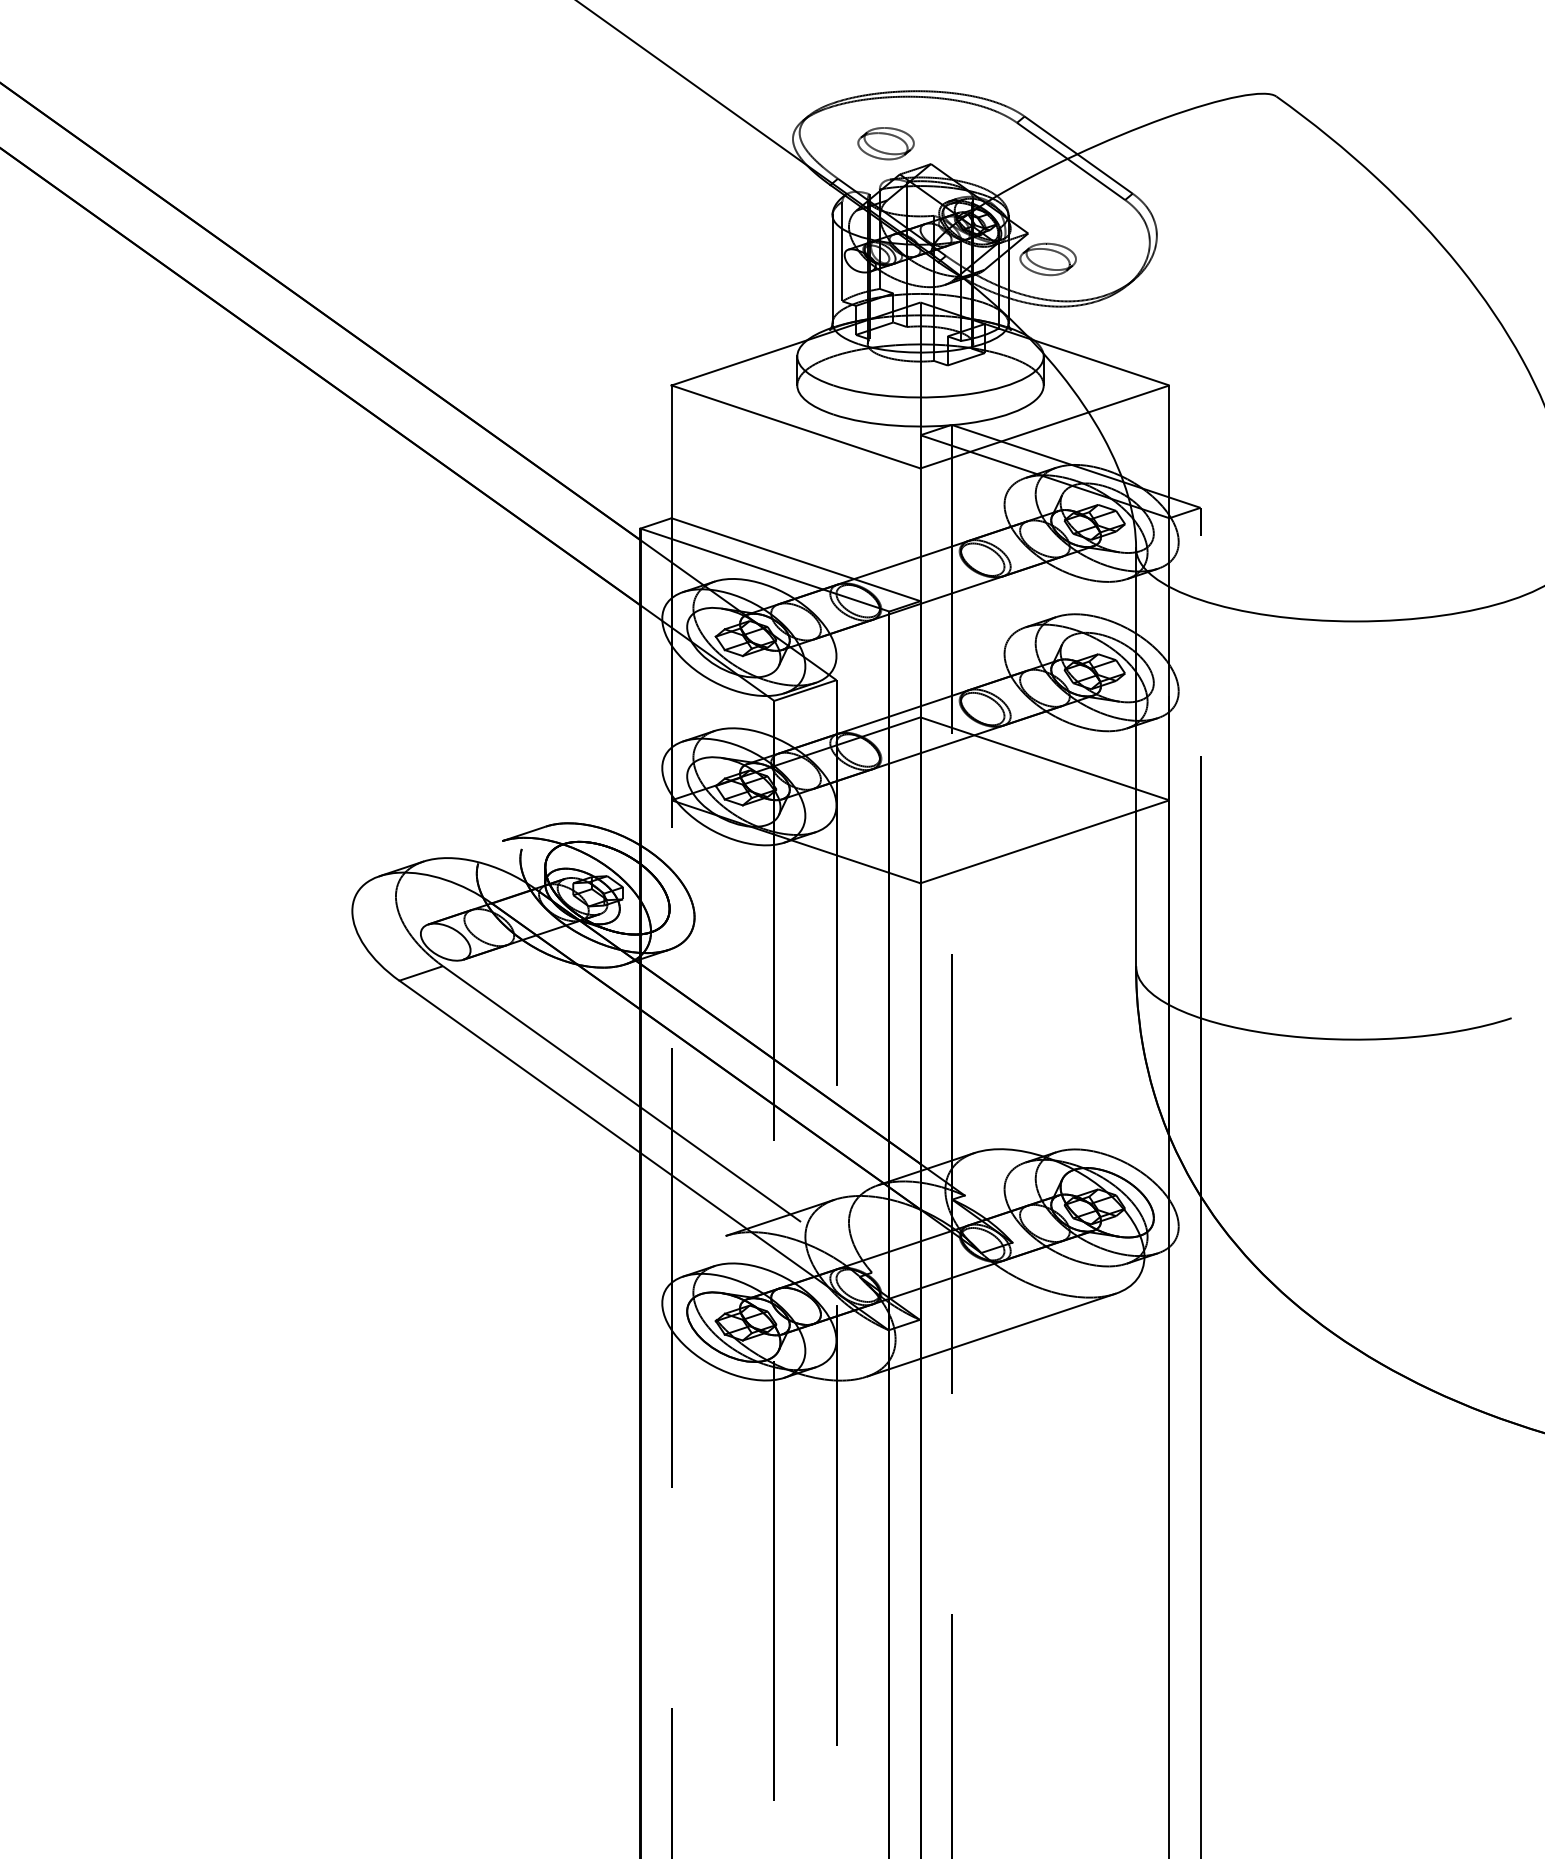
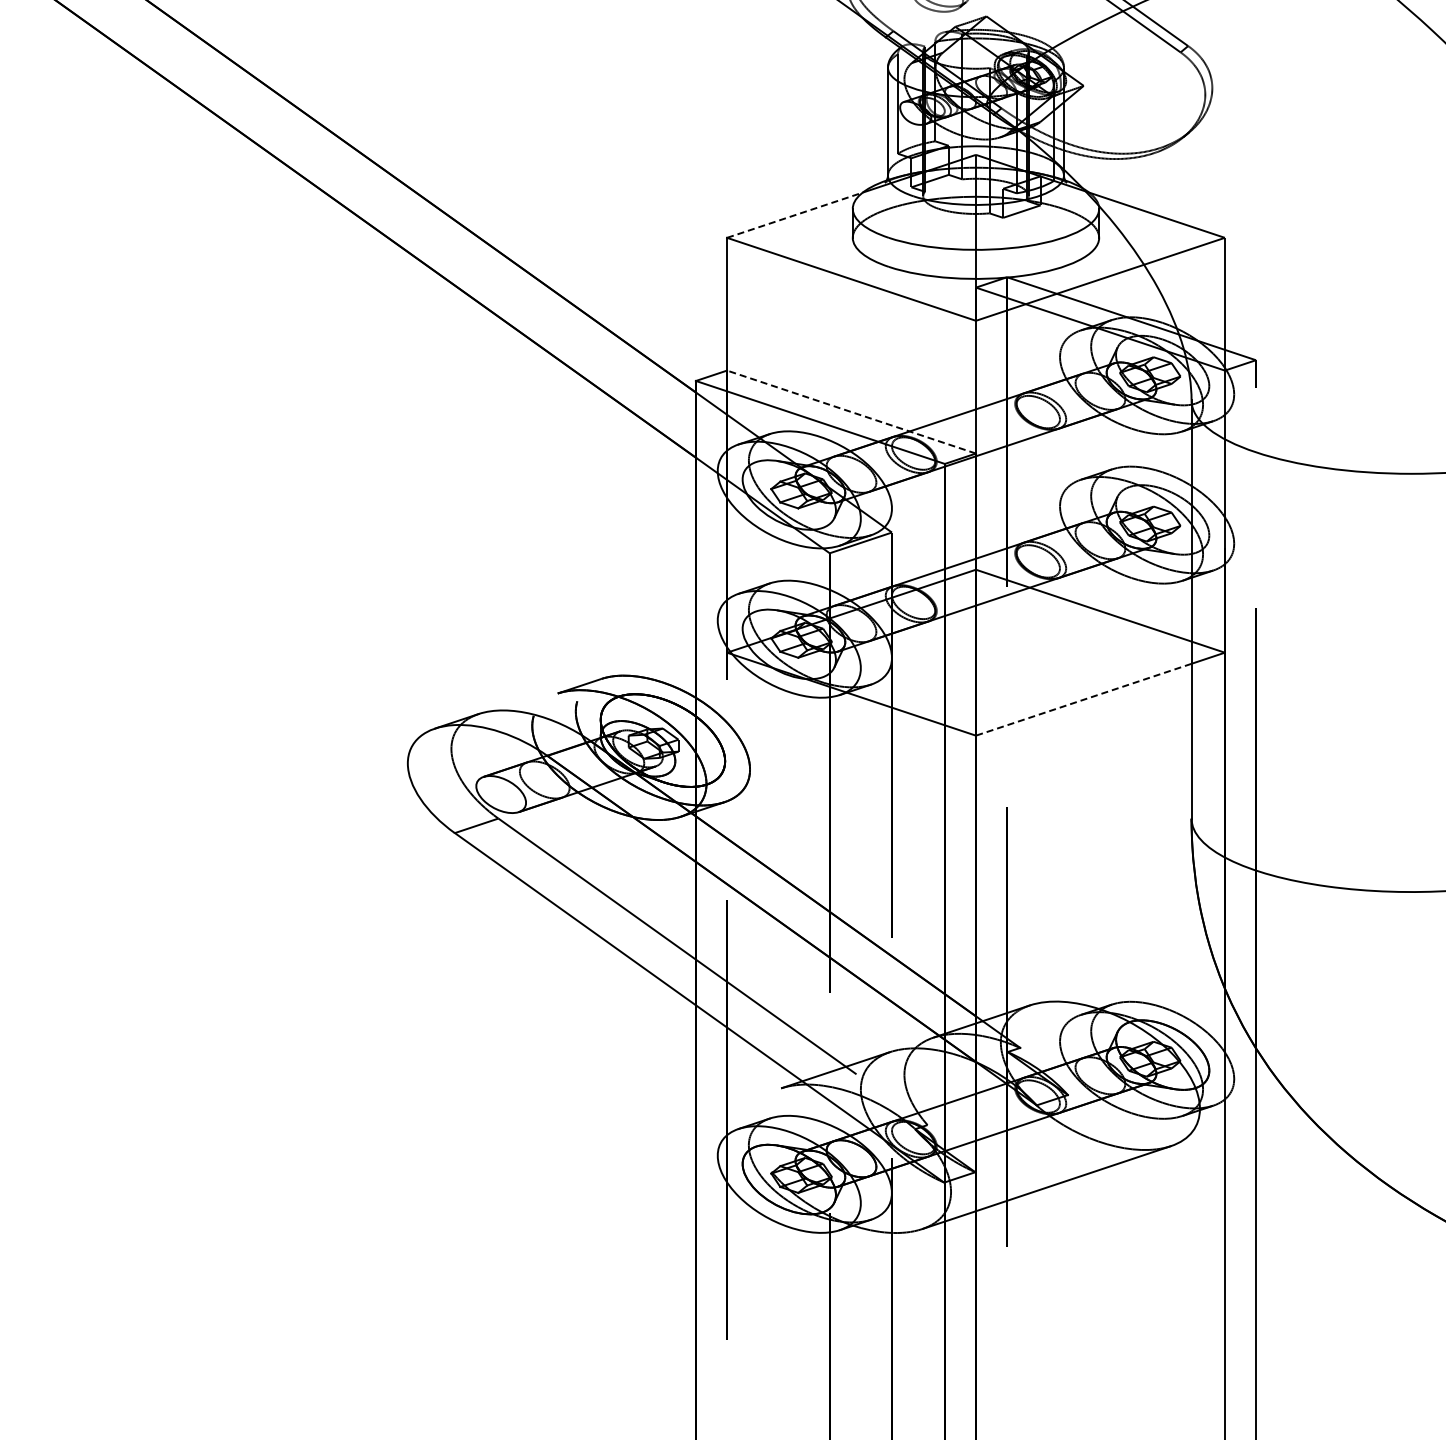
part: (1047, 259) -> (1102, 111), removed
line: (739, 362) -> (794, 214), solid -> dashed
line: (795, 559) -> (850, 411), solid -> dashed
line: (1028, 847) -> (1083, 699), solid -> dashed

